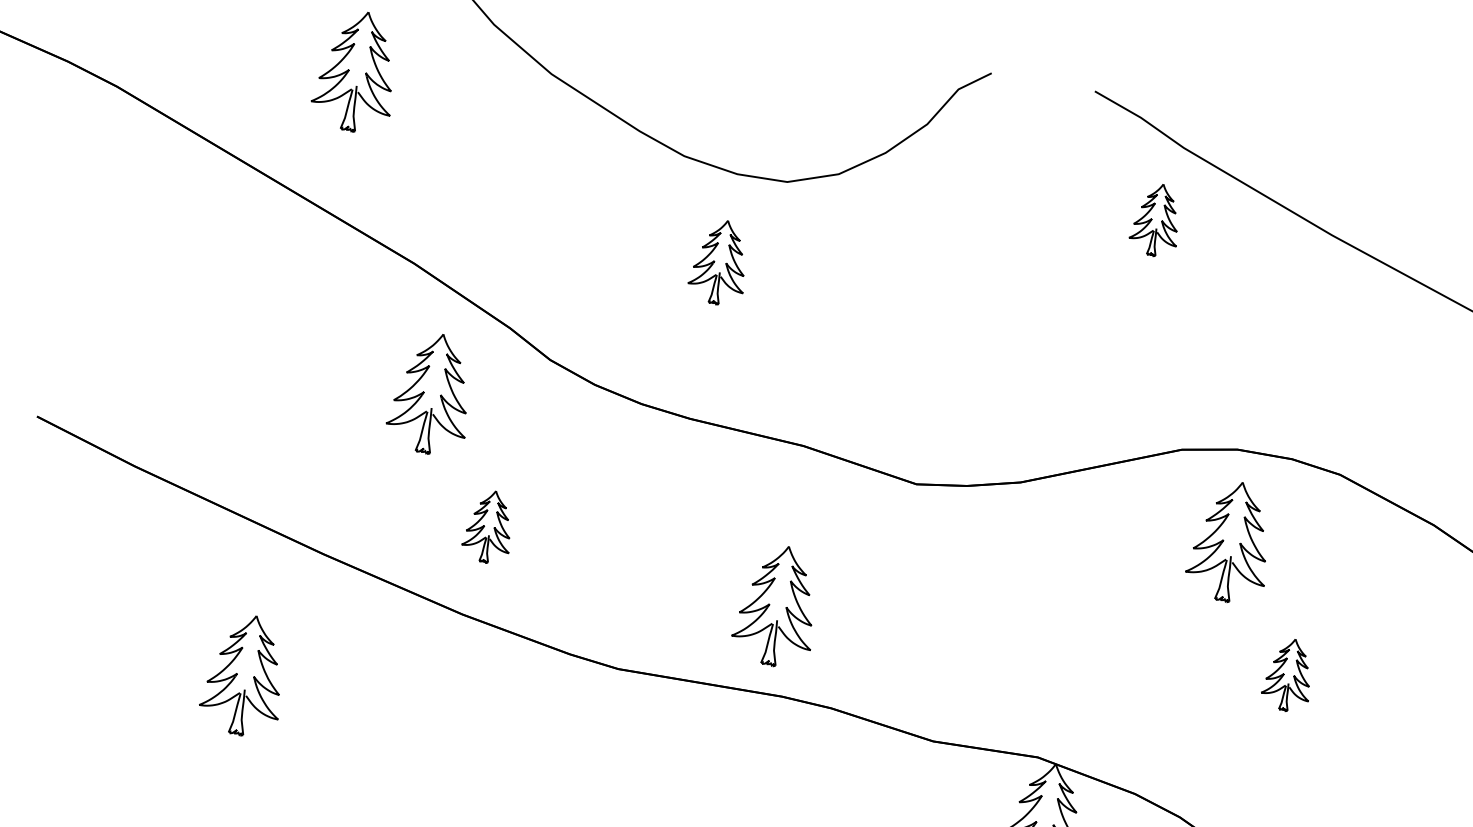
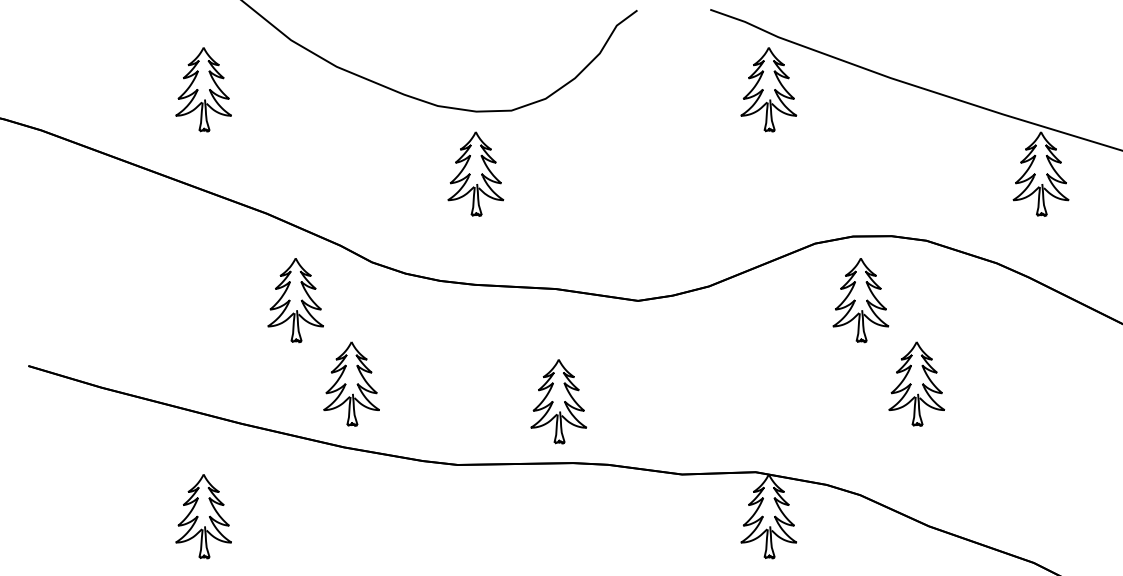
part: (1156, 219) -> (768, 89), size x1.67
part: (719, 261) -> (475, 173), size x1.43
part: (489, 526) -> (351, 383), size x1.67
part: (1288, 674) -> (916, 383), size x1.67

